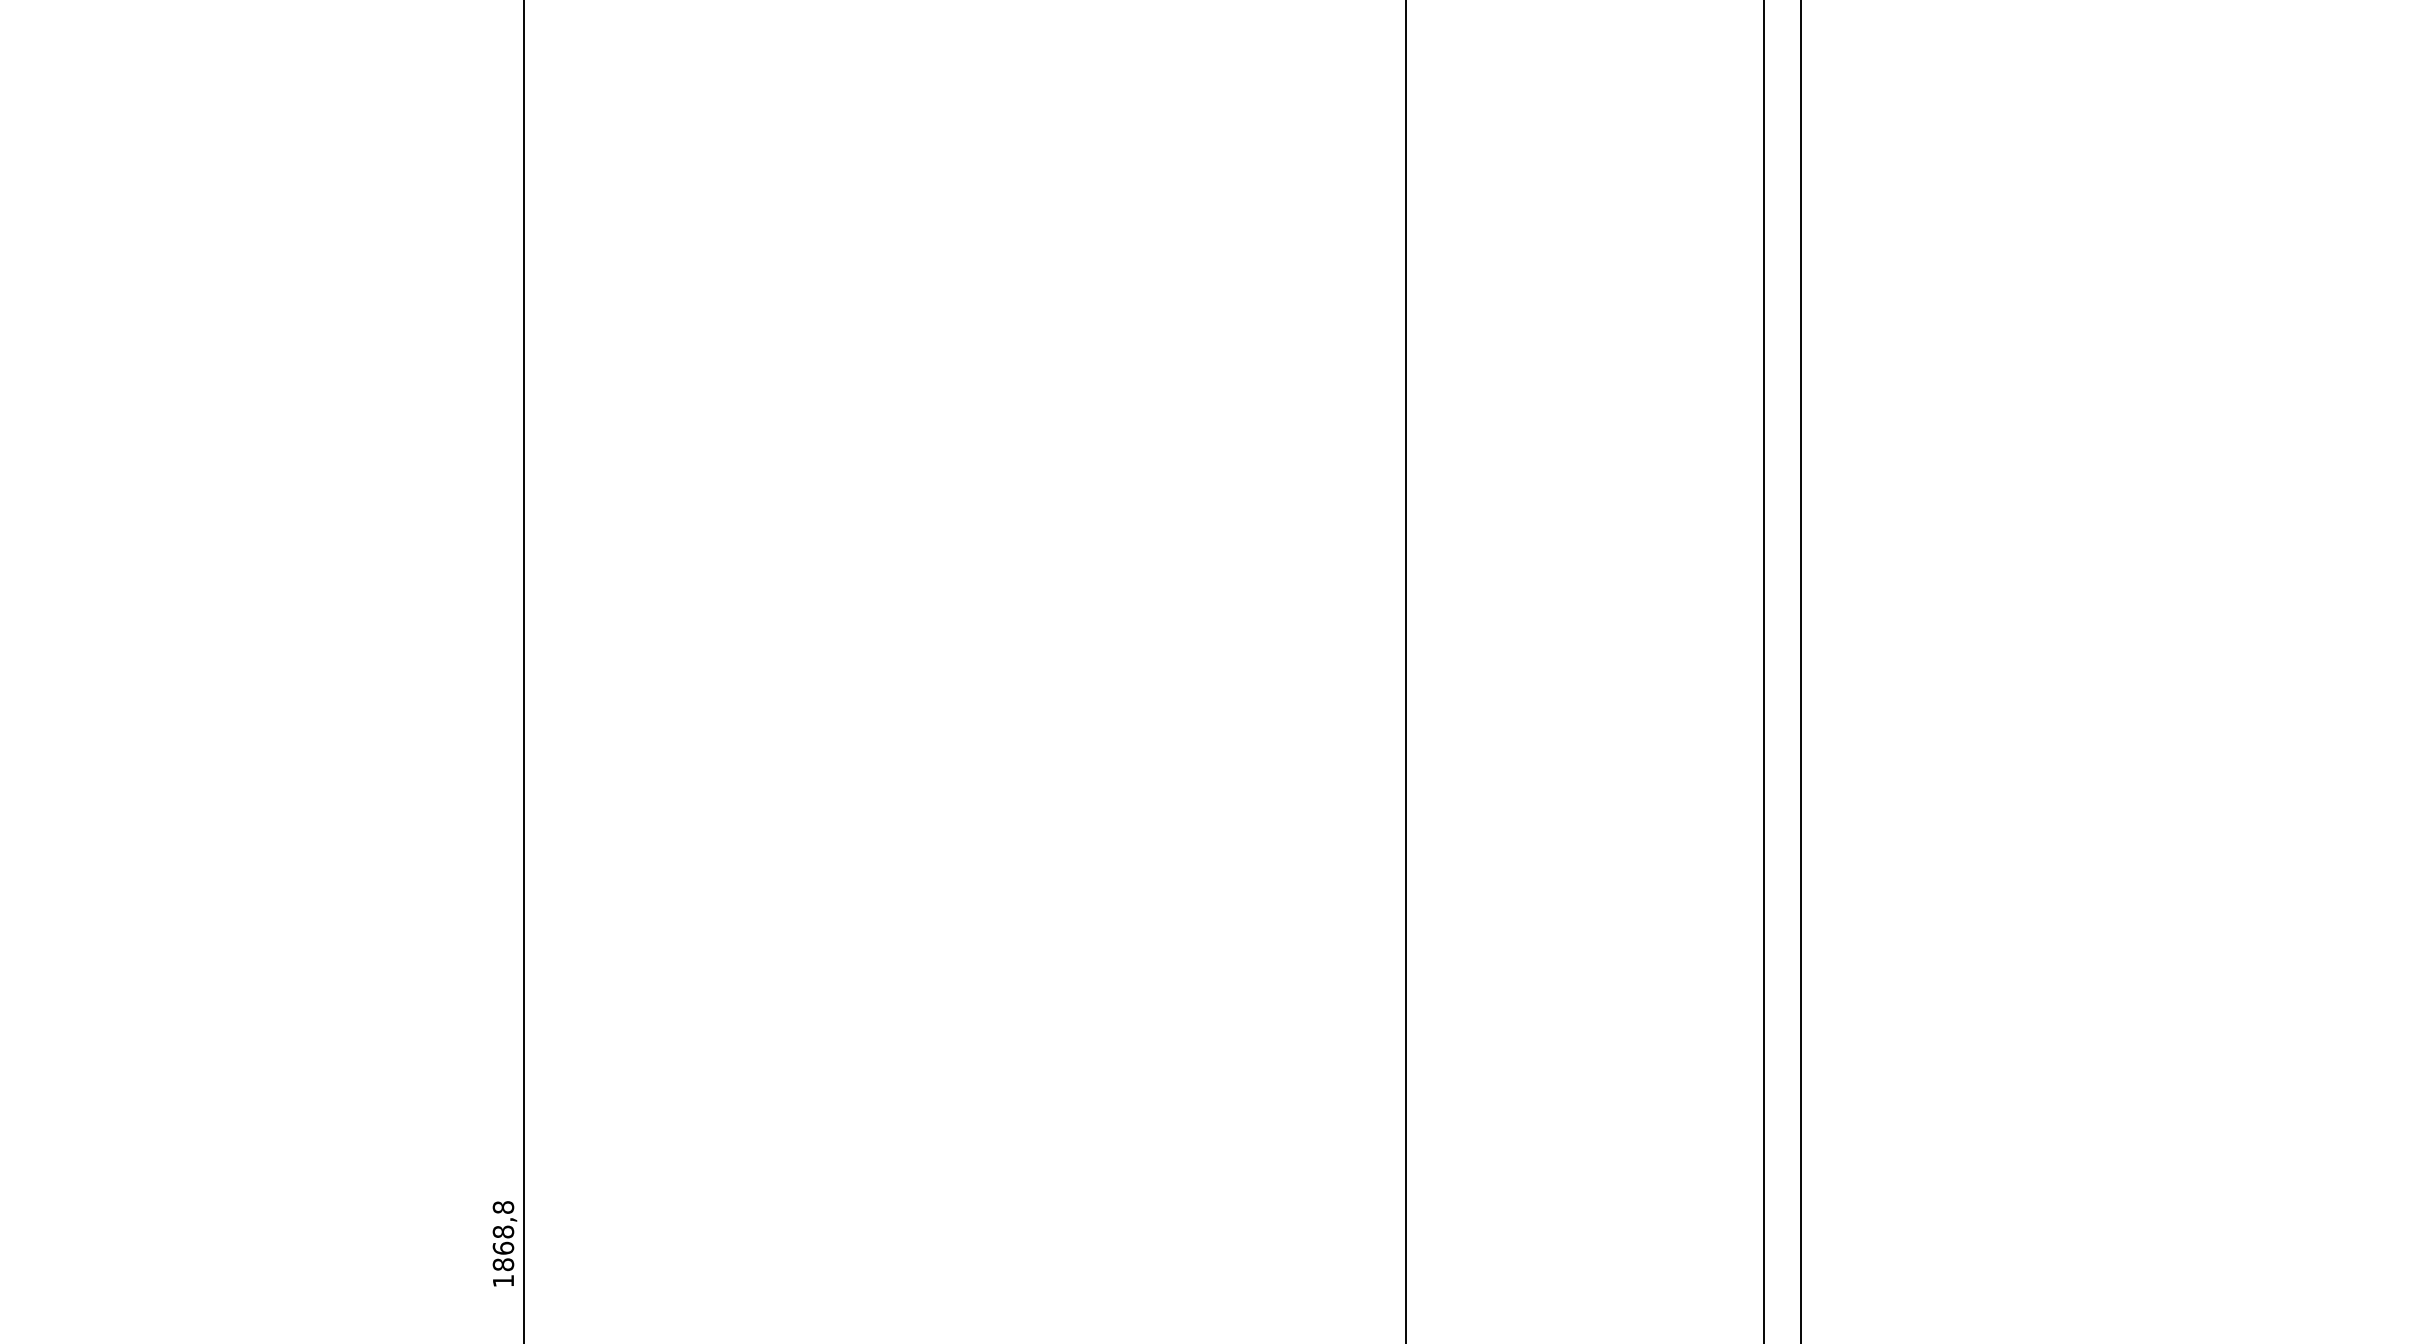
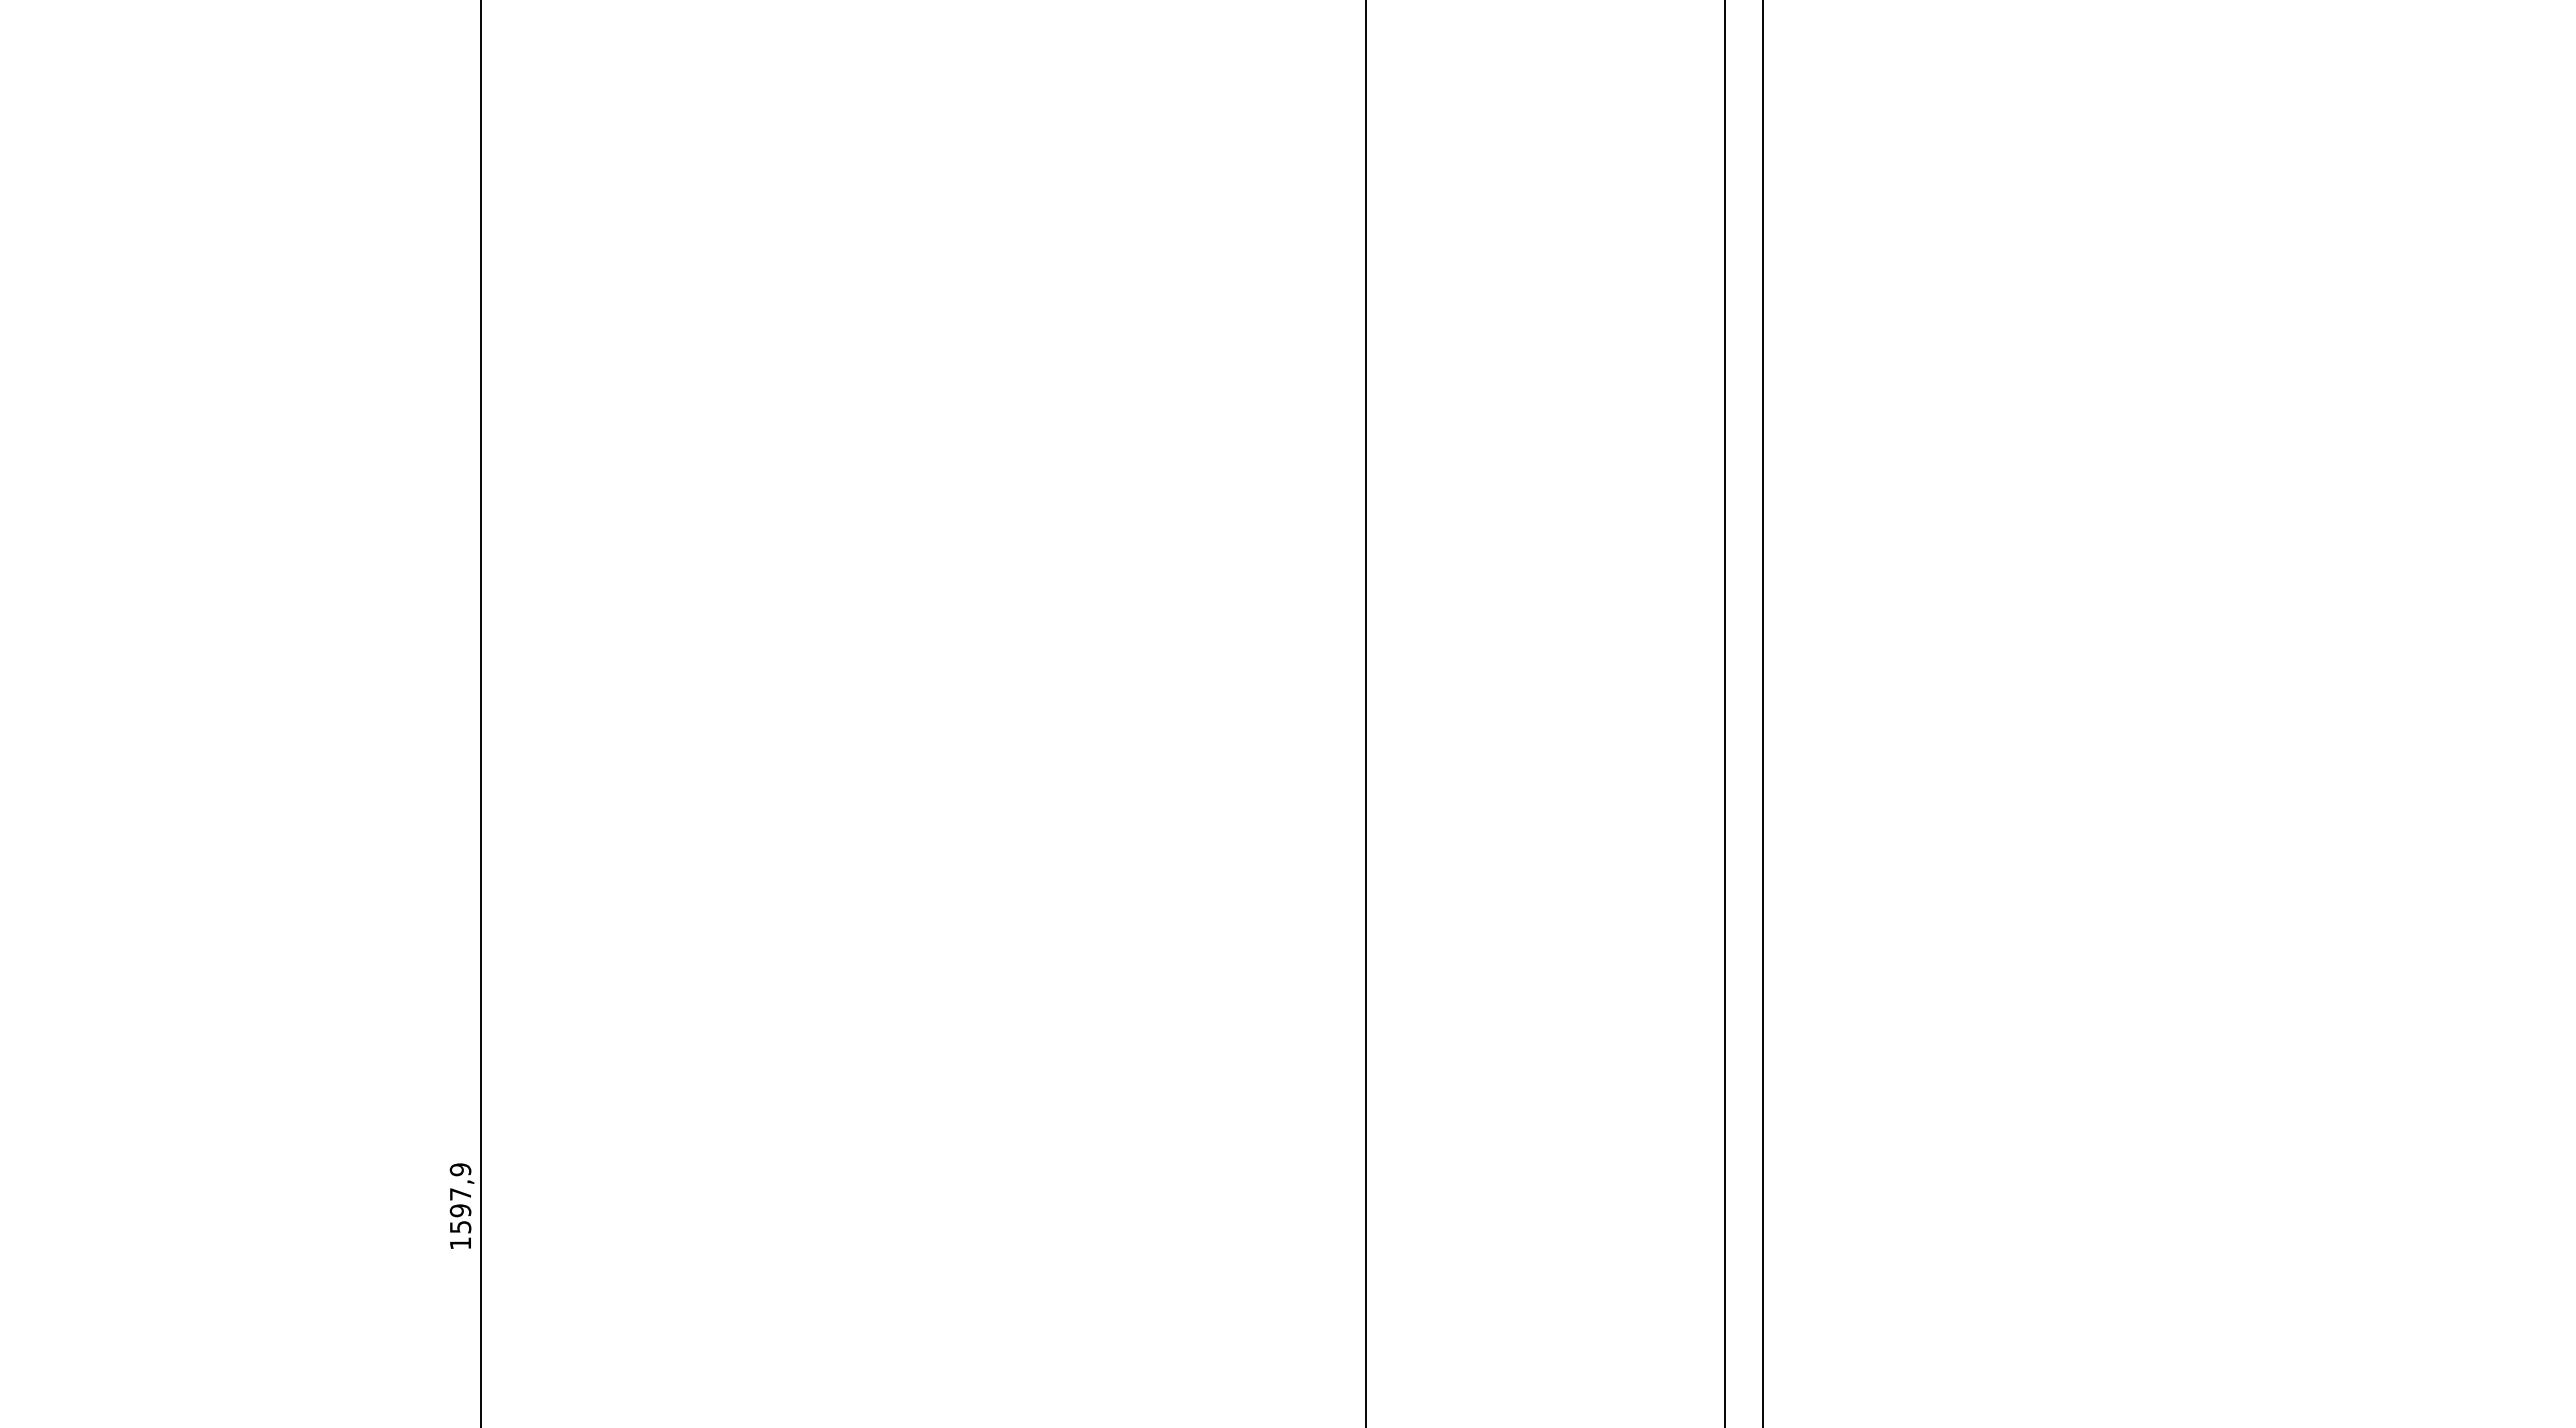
text: (503, 1236) -> (460, 1198), 1868,8 -> 1597,9

